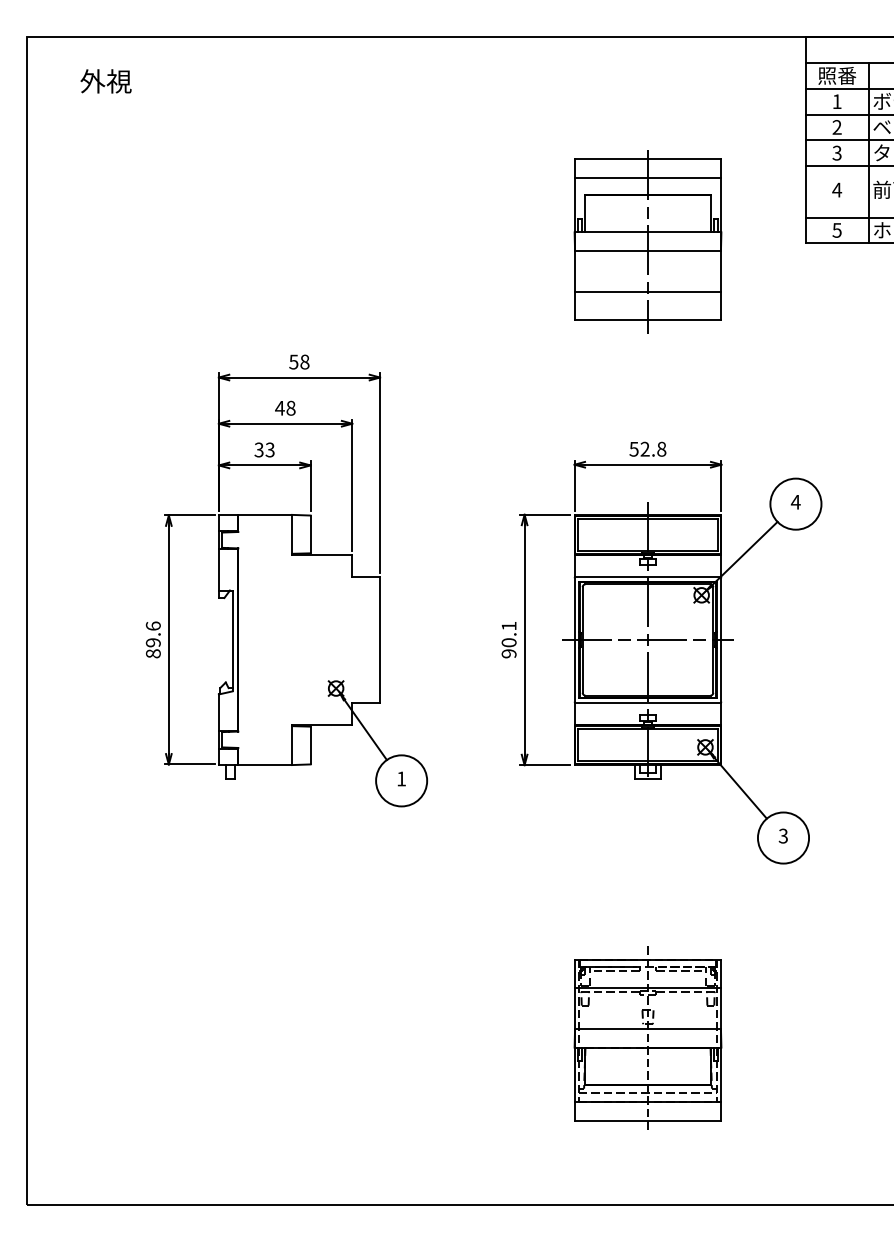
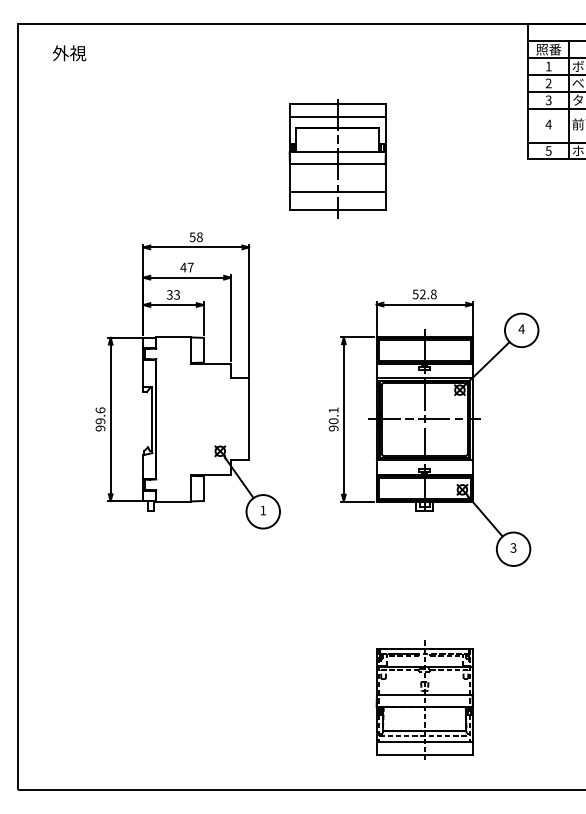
part: (647, 241) -> (337, 158), moved
text: (290, 408) -> (190, 267), 48 -> 47
text: (153, 653) -> (100, 428), 89.6 -> 99.6
part: (647, 1036) -> (424, 699), moved

